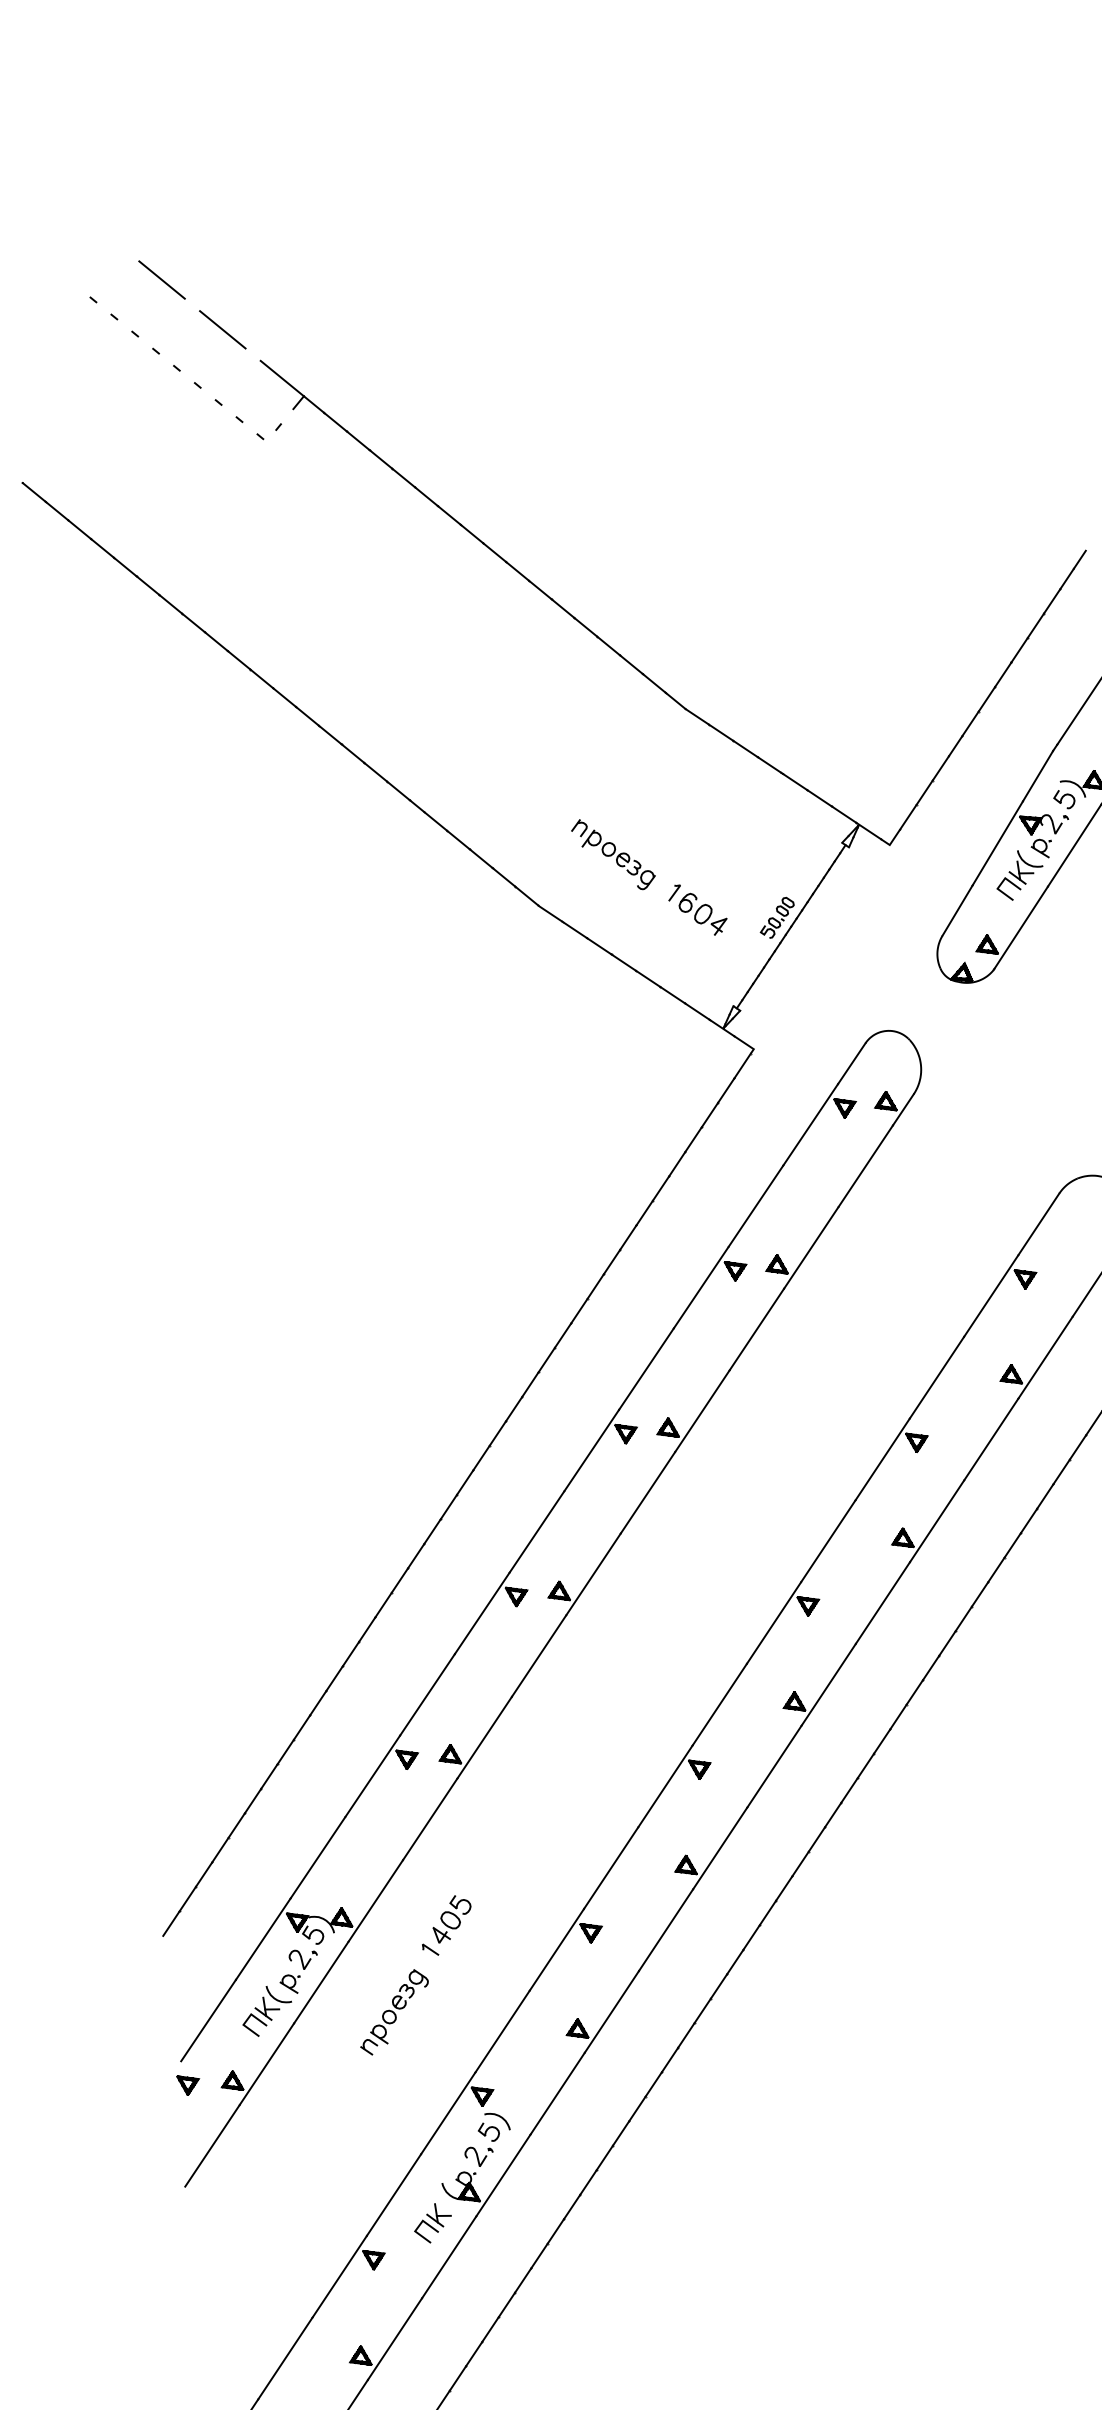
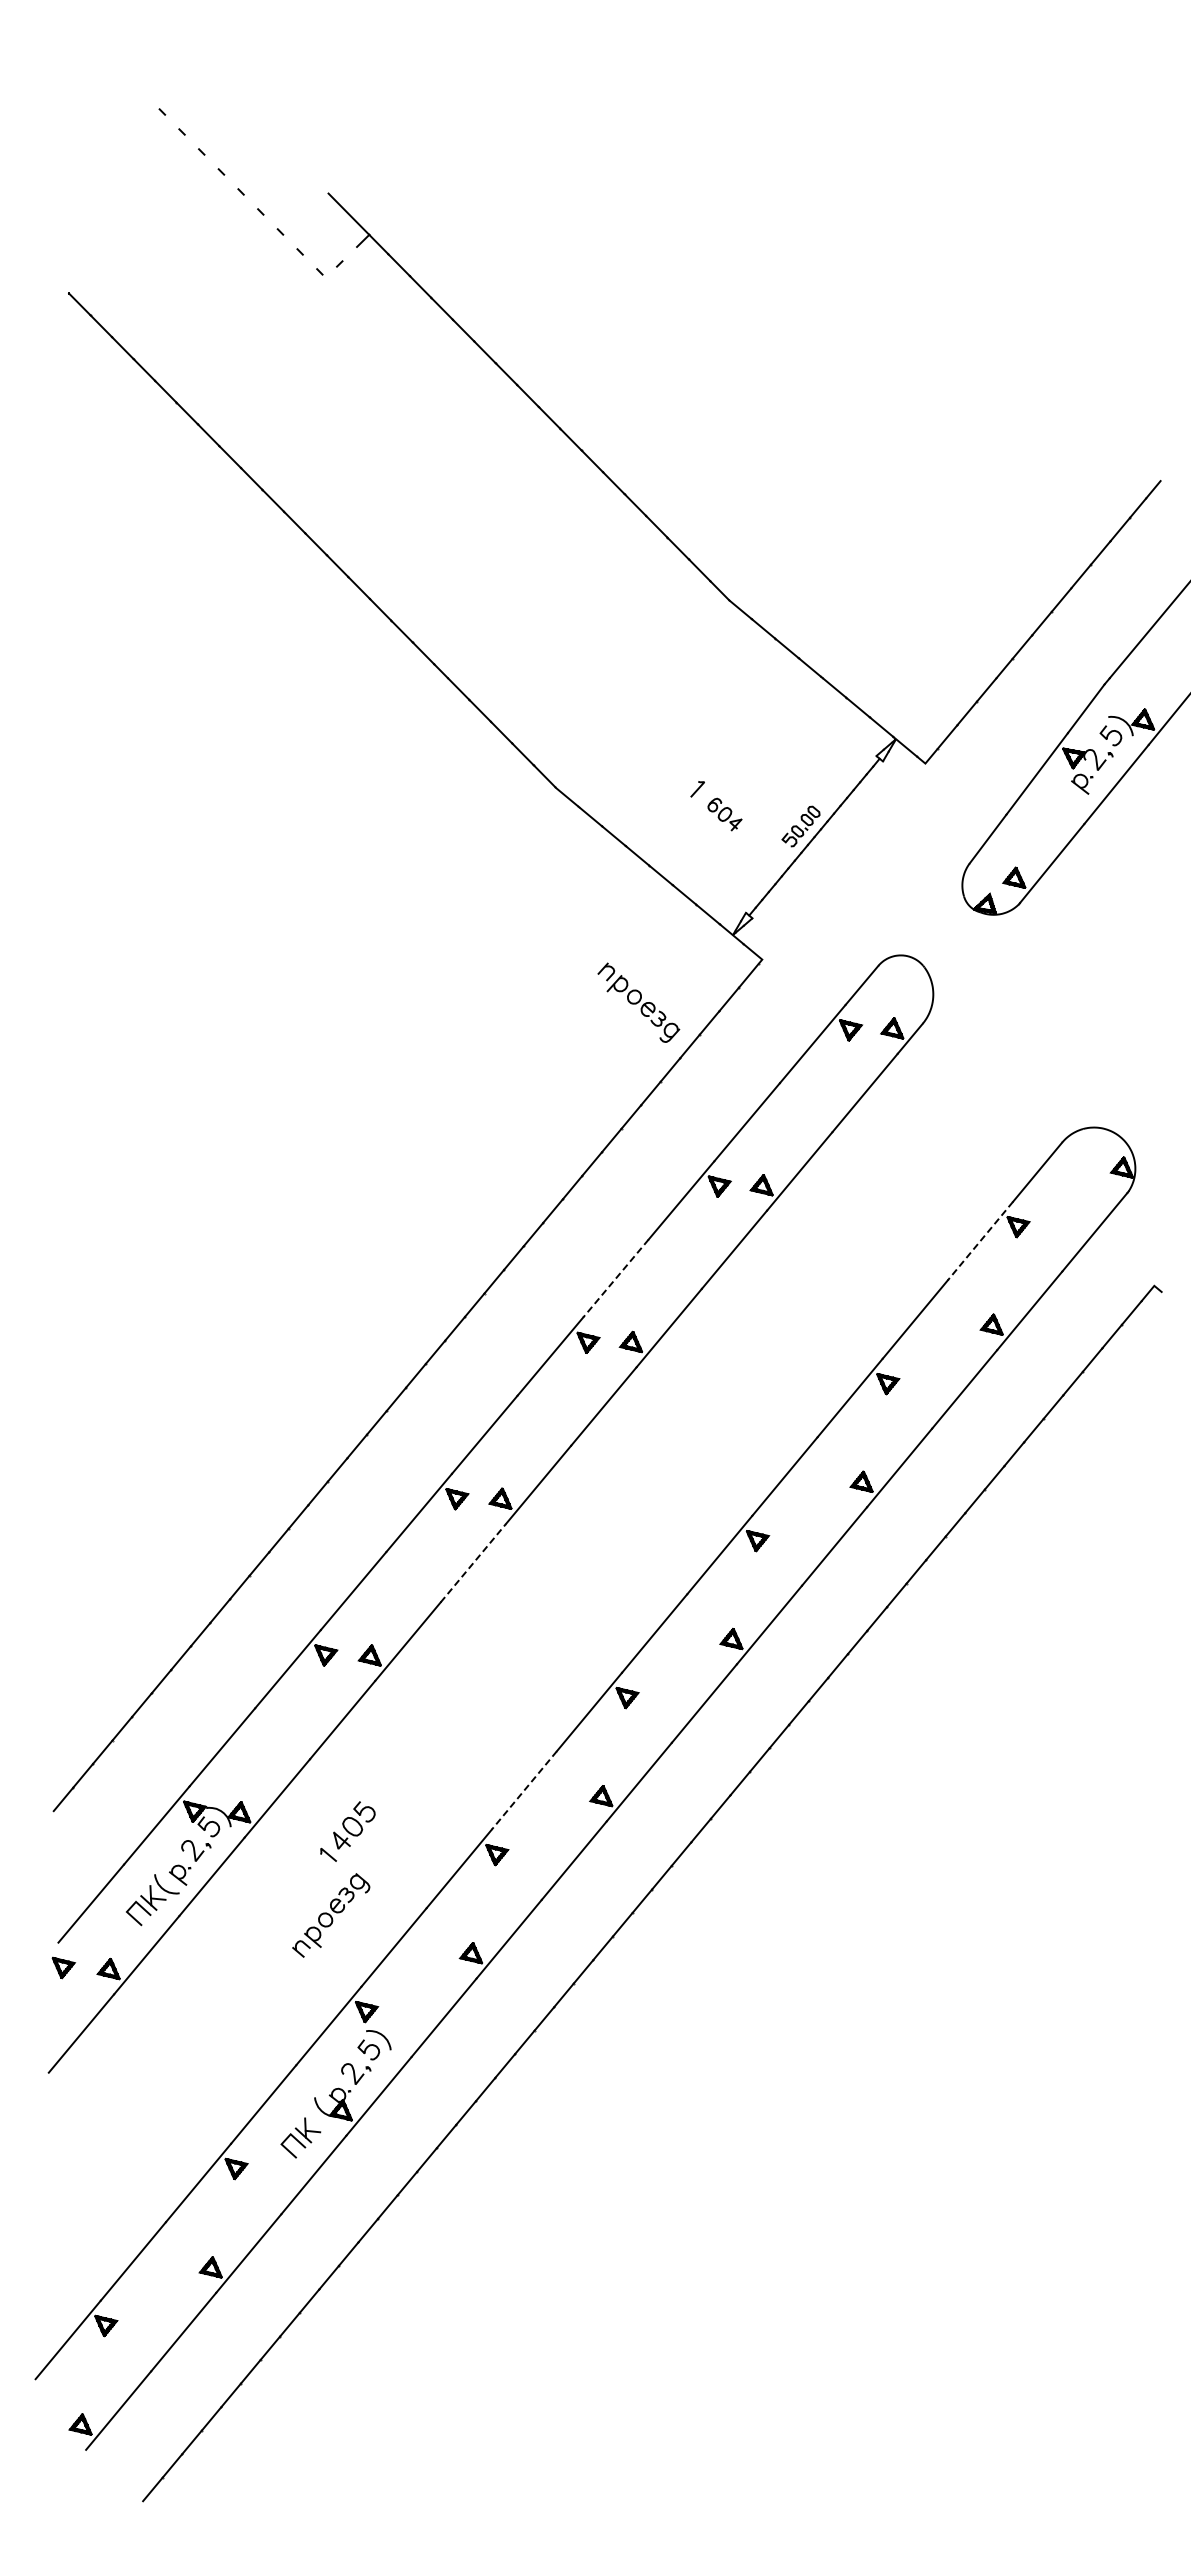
line: (162, 279) -> (235, 98), removed
line: (222, 330) -> (292, 157), removed
part: (613, 854) -> (638, 1002), moved
part: (1019, 874) -> (1056, 808), removed
part: (702, 914) -> (724, 814), size x0.7
line: (991, 1296) -> (980, 1241), solid -> dashed
line: (646, 1369) -> (615, 1278), solid -> dashed
line: (539, 1655) -> (473, 1562), solid -> dashed
line: (611, 1868) -> (524, 1790), solid -> dashed
part: (394, 2012) -> (331, 1915), moved

